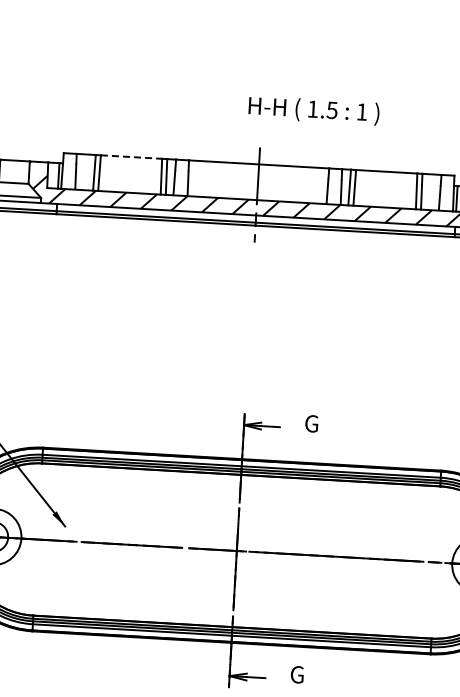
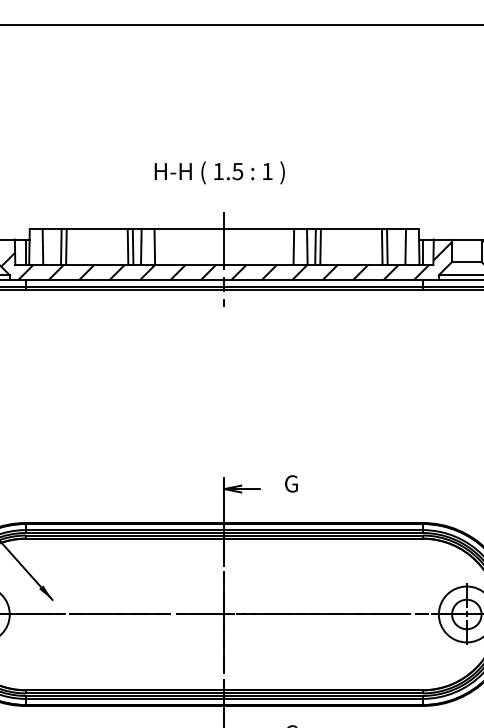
text: (313, 110) -> (219, 172), moved
line: (131, 157) -> (97, 229), dashed -> solid

